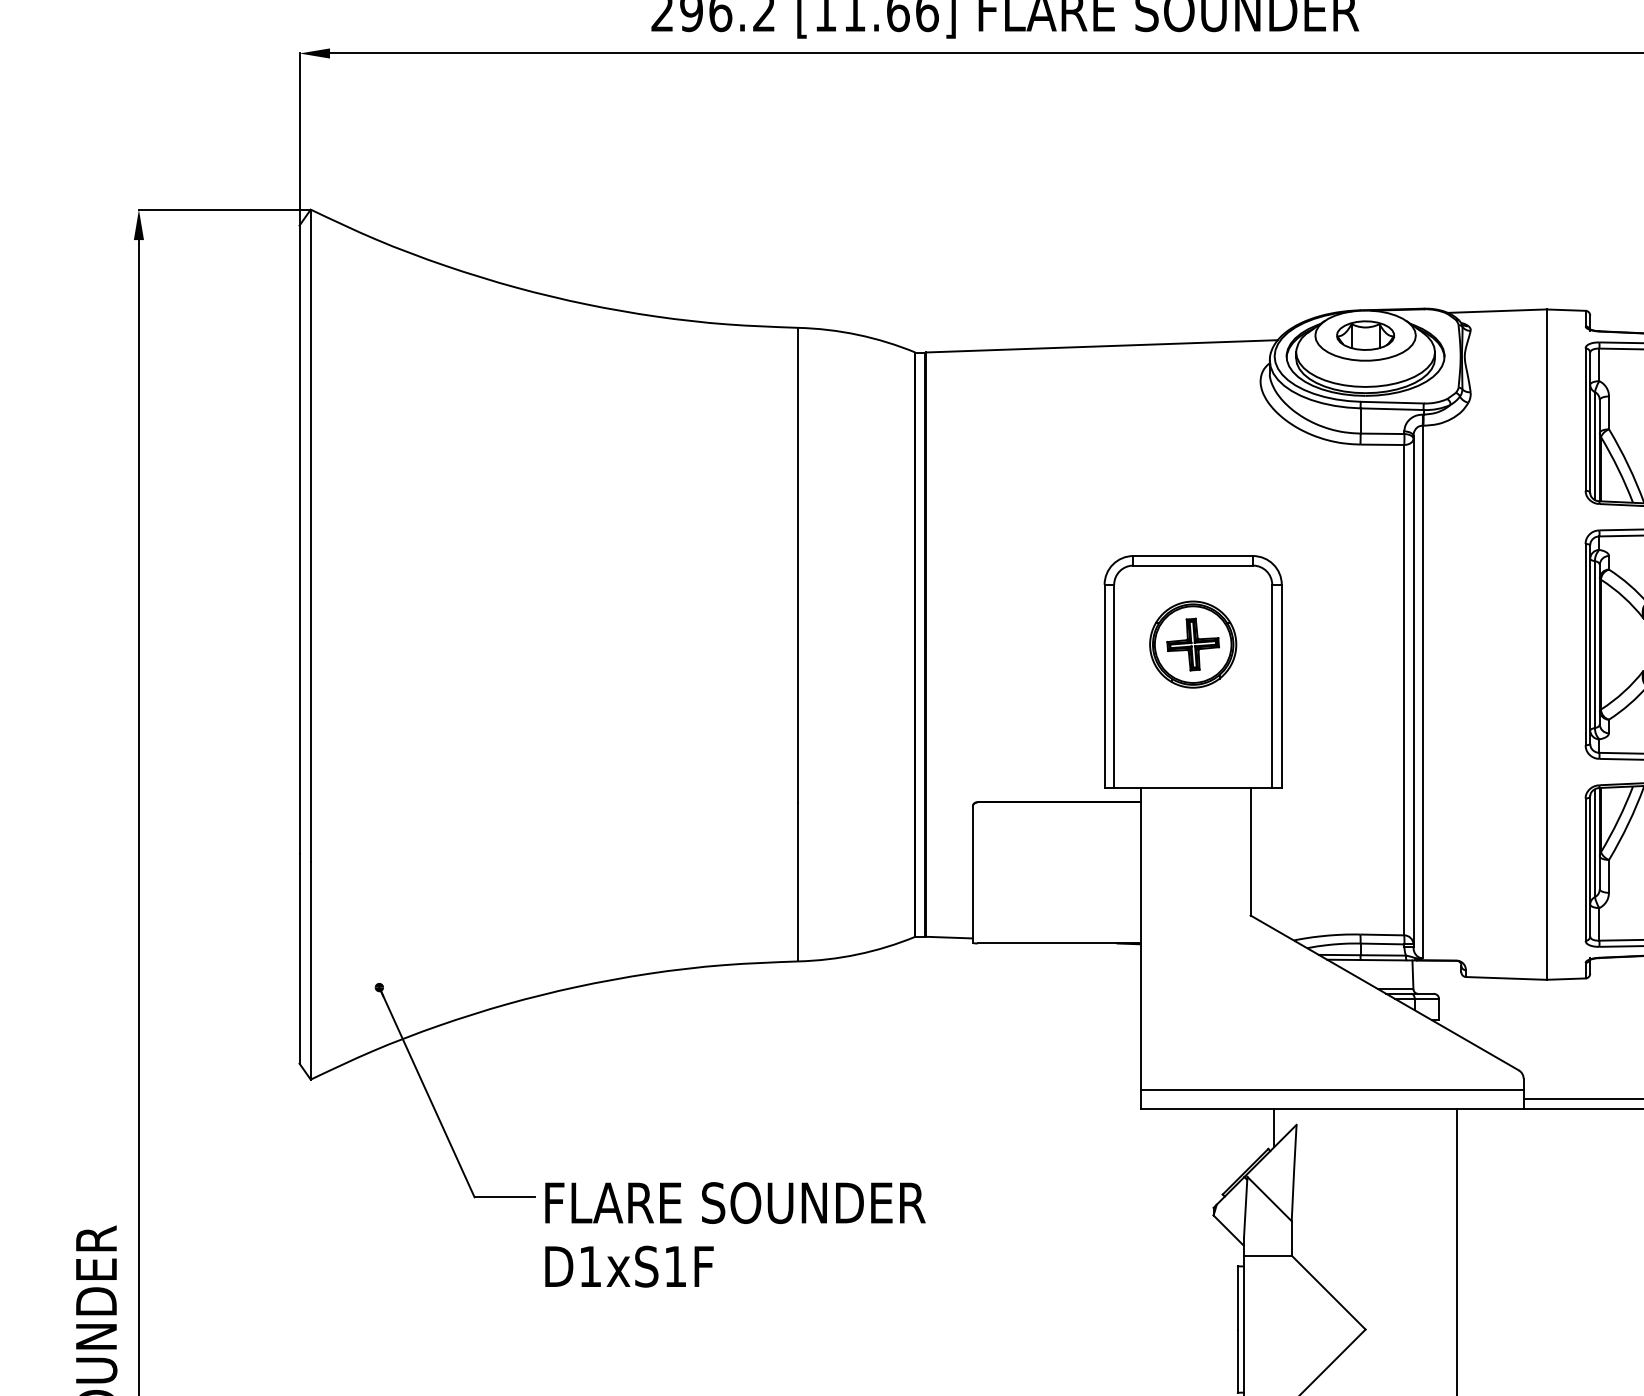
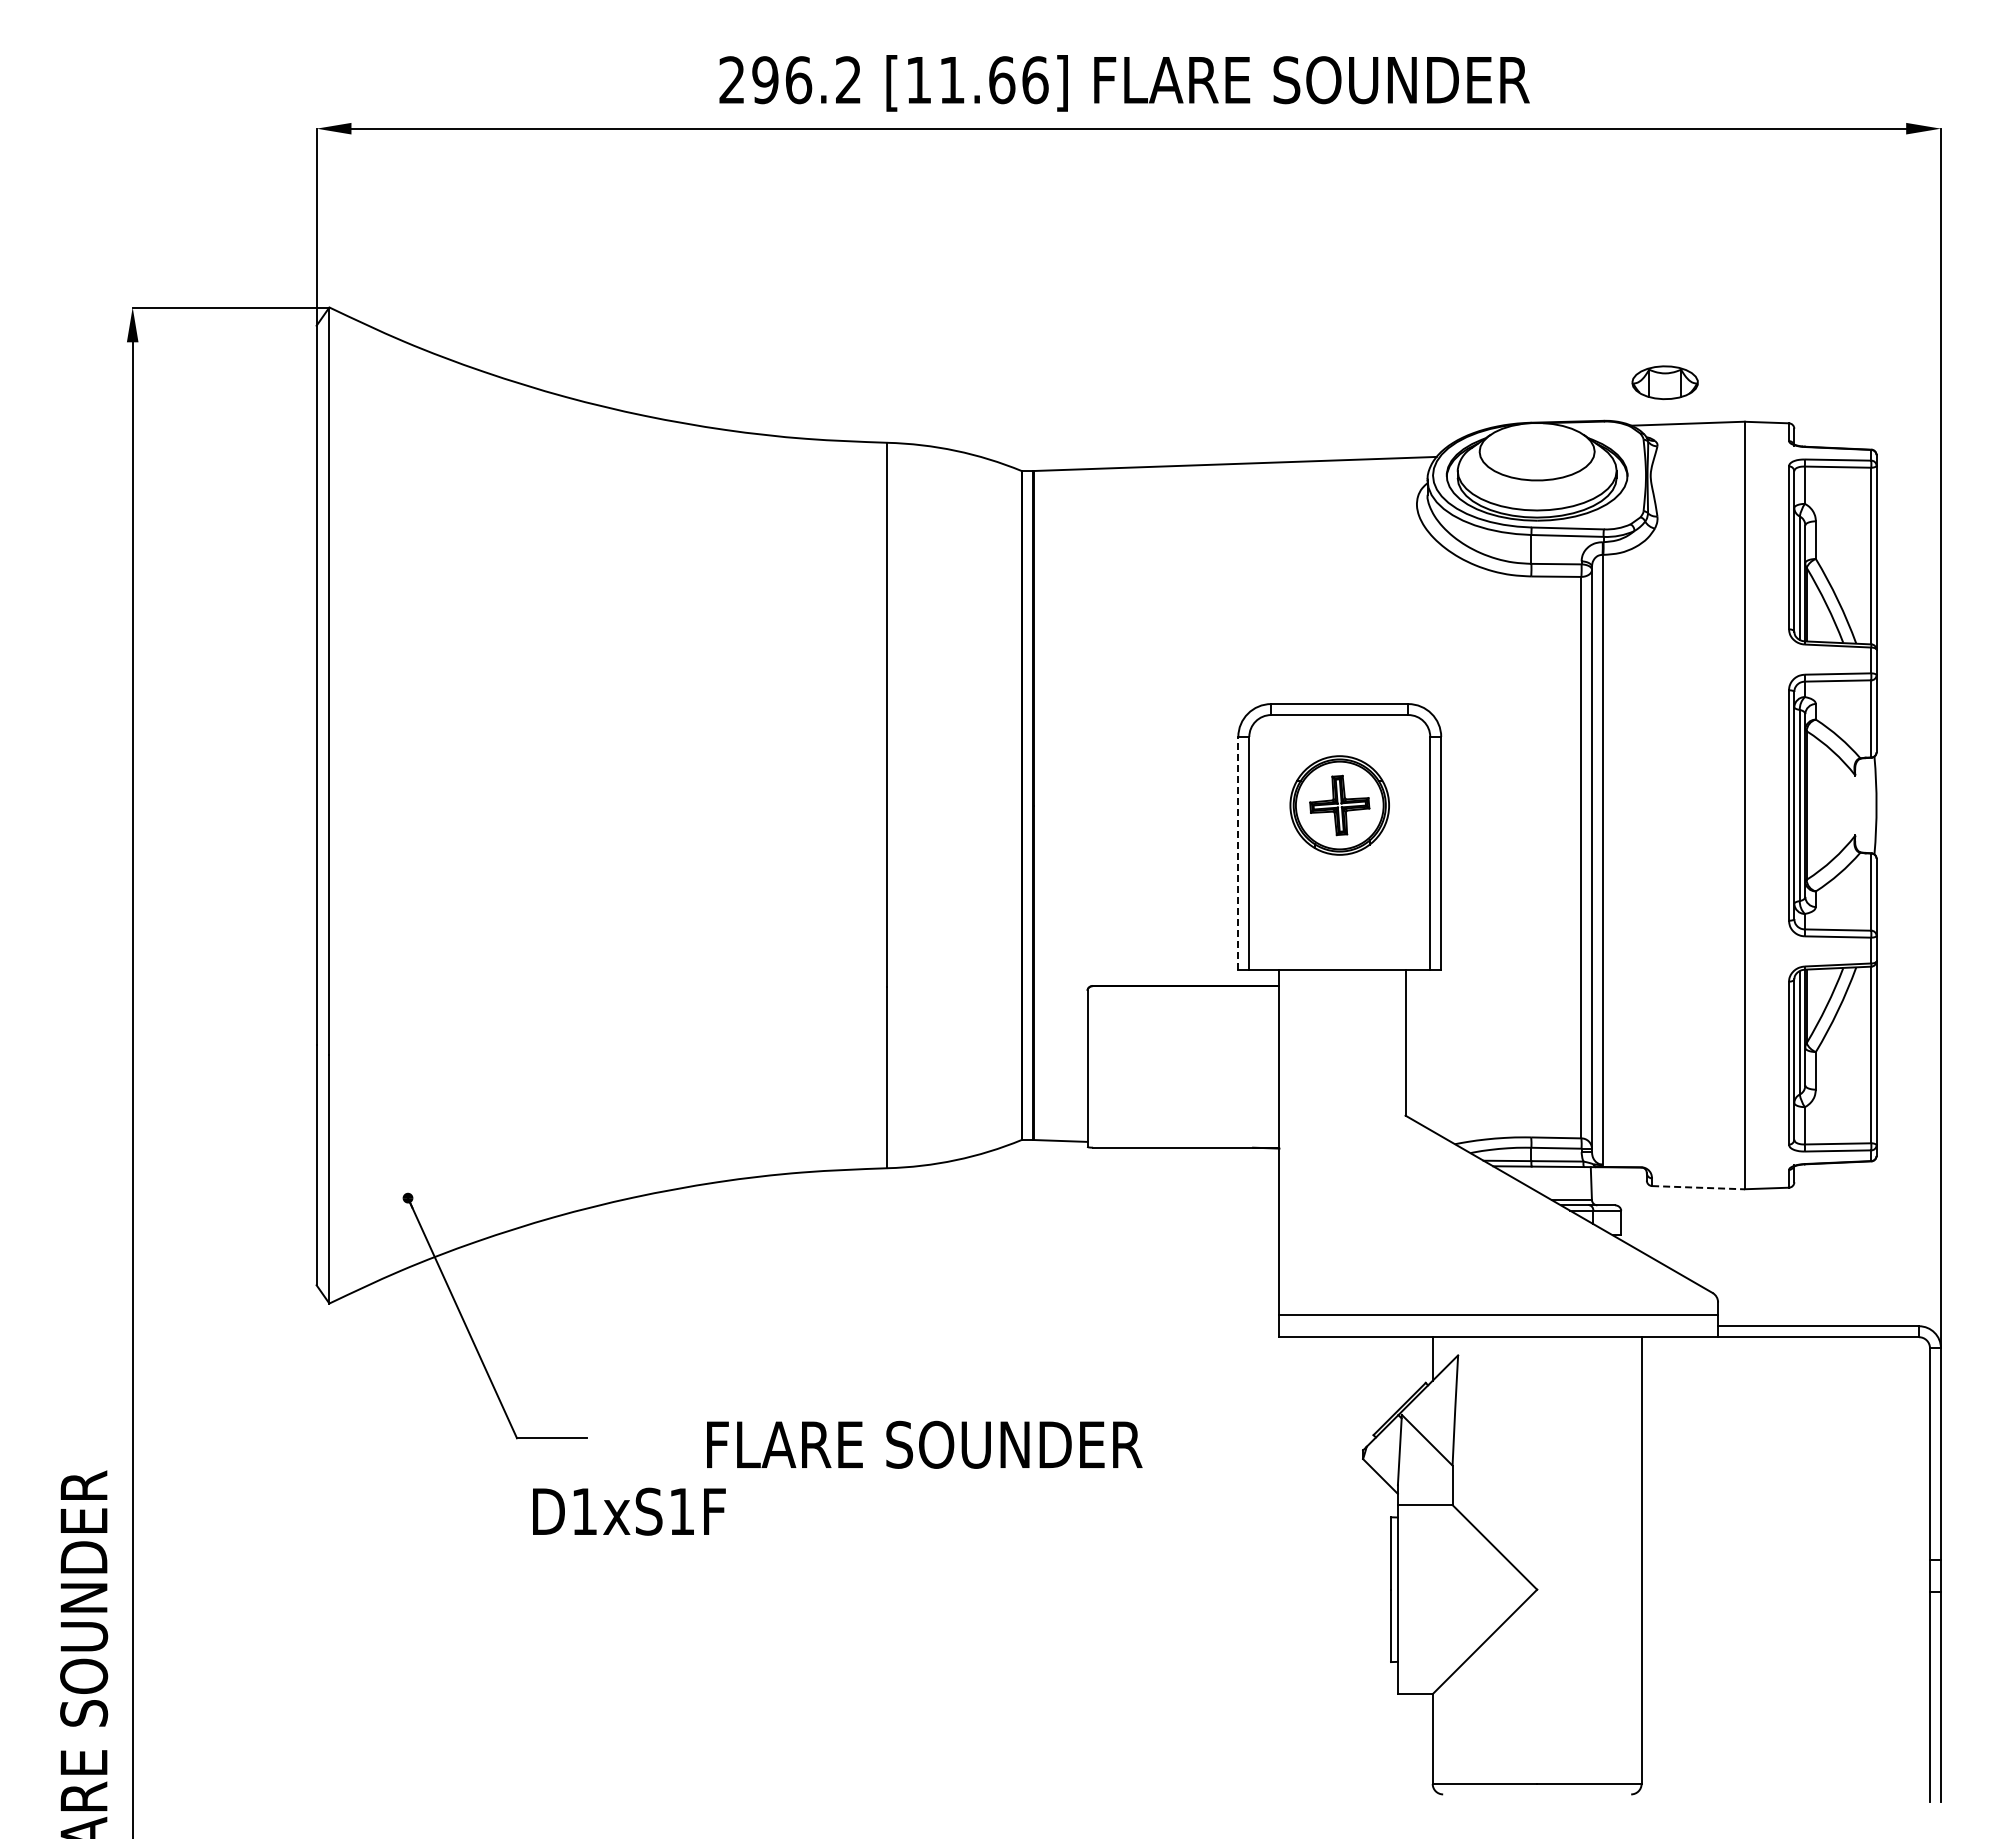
part: (1365, 335) -> (1664, 382), moved
line: (1104, 686) -> (1238, 853), solid -> dashed
line: (1507, 978) -> (1699, 1187), solid -> dashed
text: (735, 1202) -> (924, 1444), moved
text: (629, 1266) -> (629, 1511), moved

